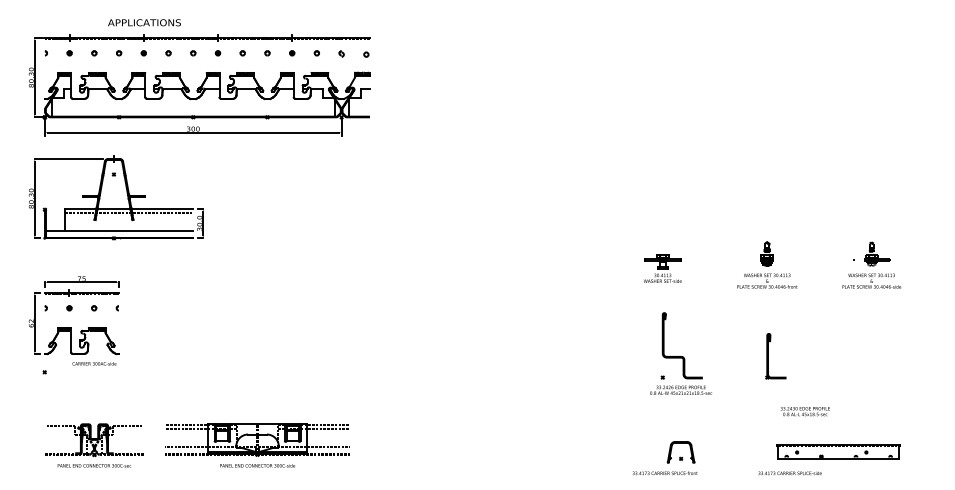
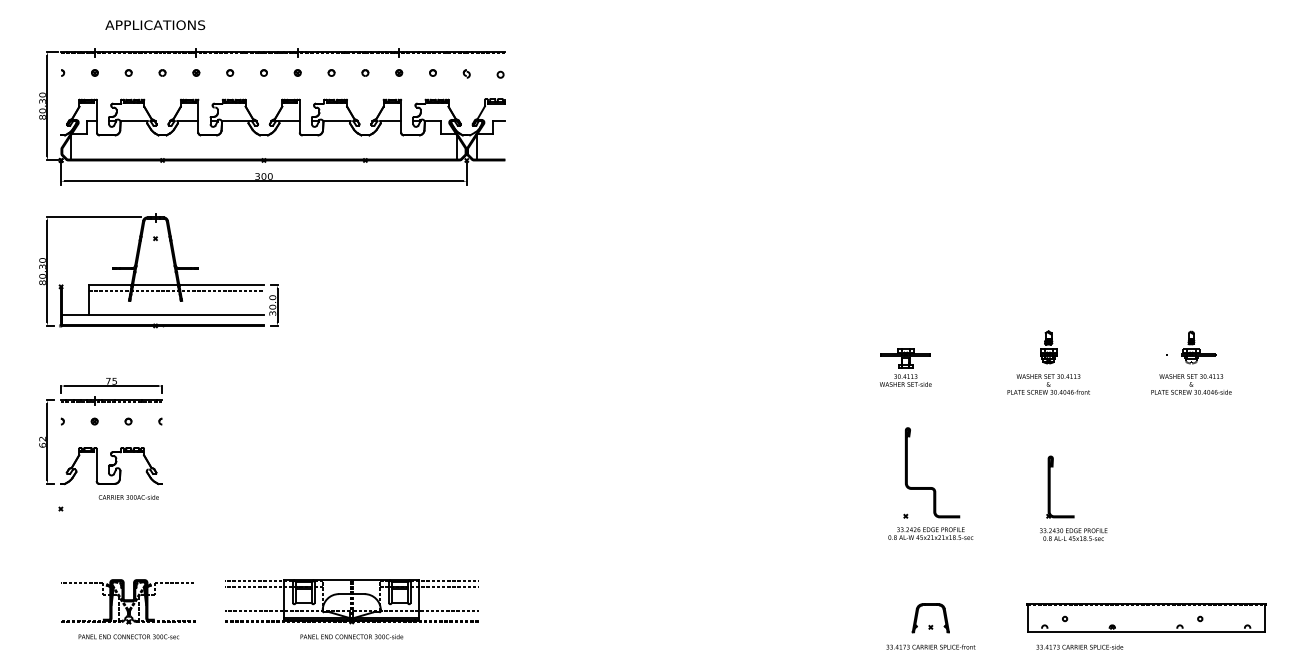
text: (144, 22) -> (155, 24), moved
text: (805, 411) -> (1073, 534), moved
part: (838, 451) -> (1146, 617), size x1.43
text: (664, 472) -> (930, 646), moved

